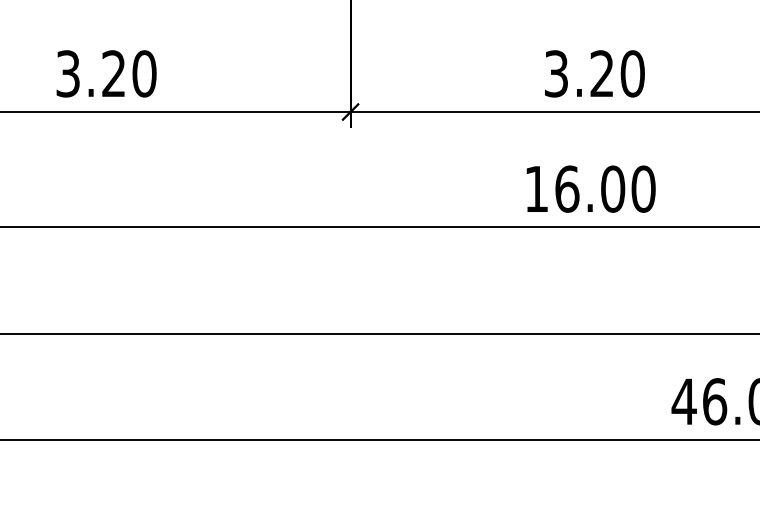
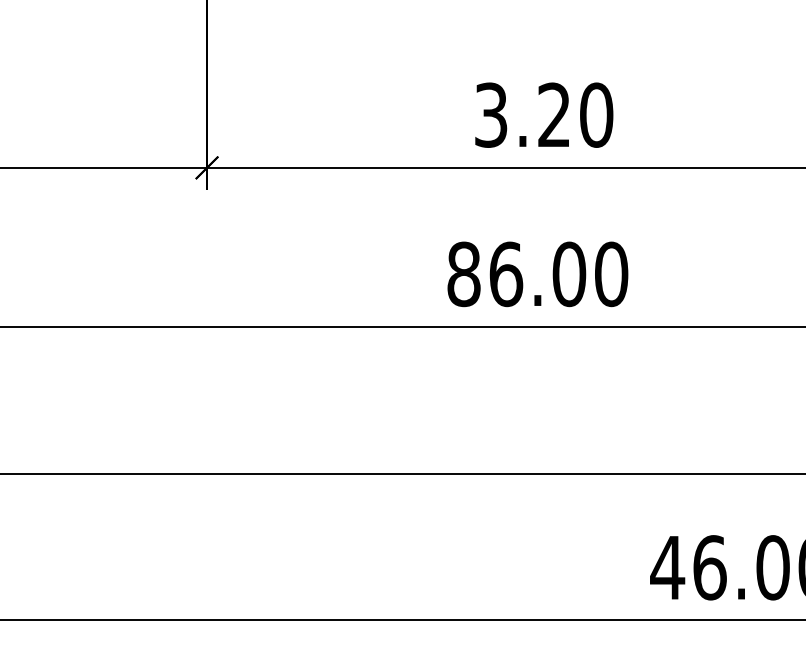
text: (536, 188) -> (463, 273), 16.00 -> 86.00

